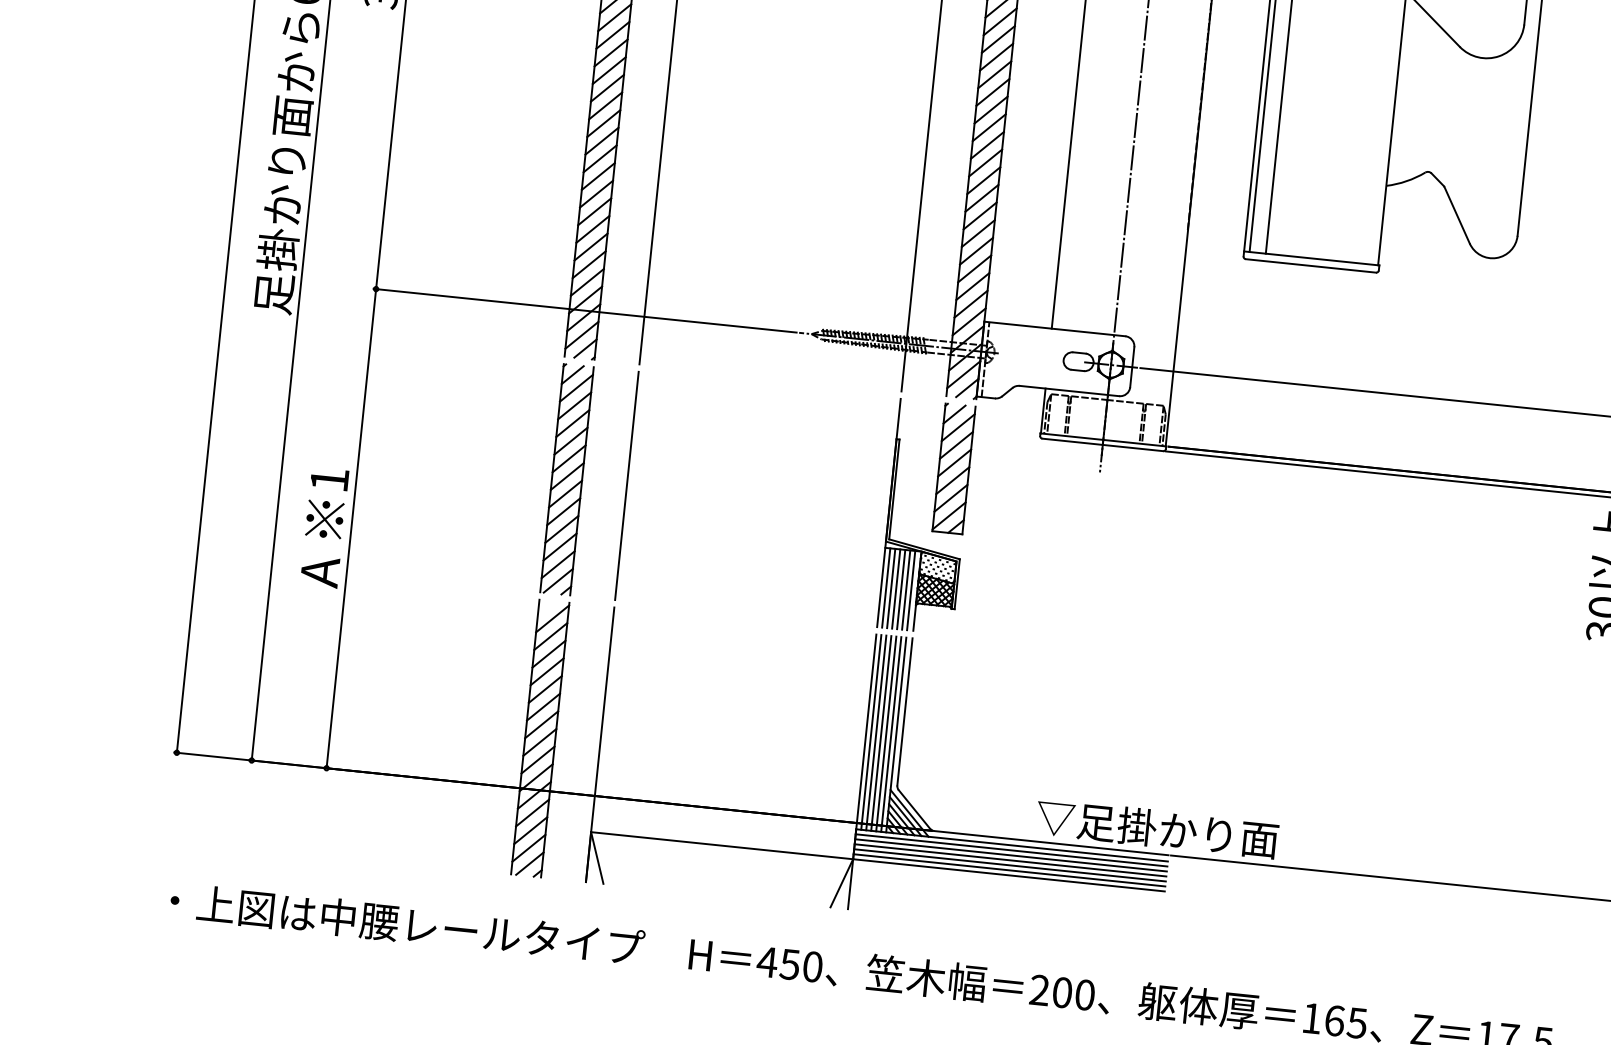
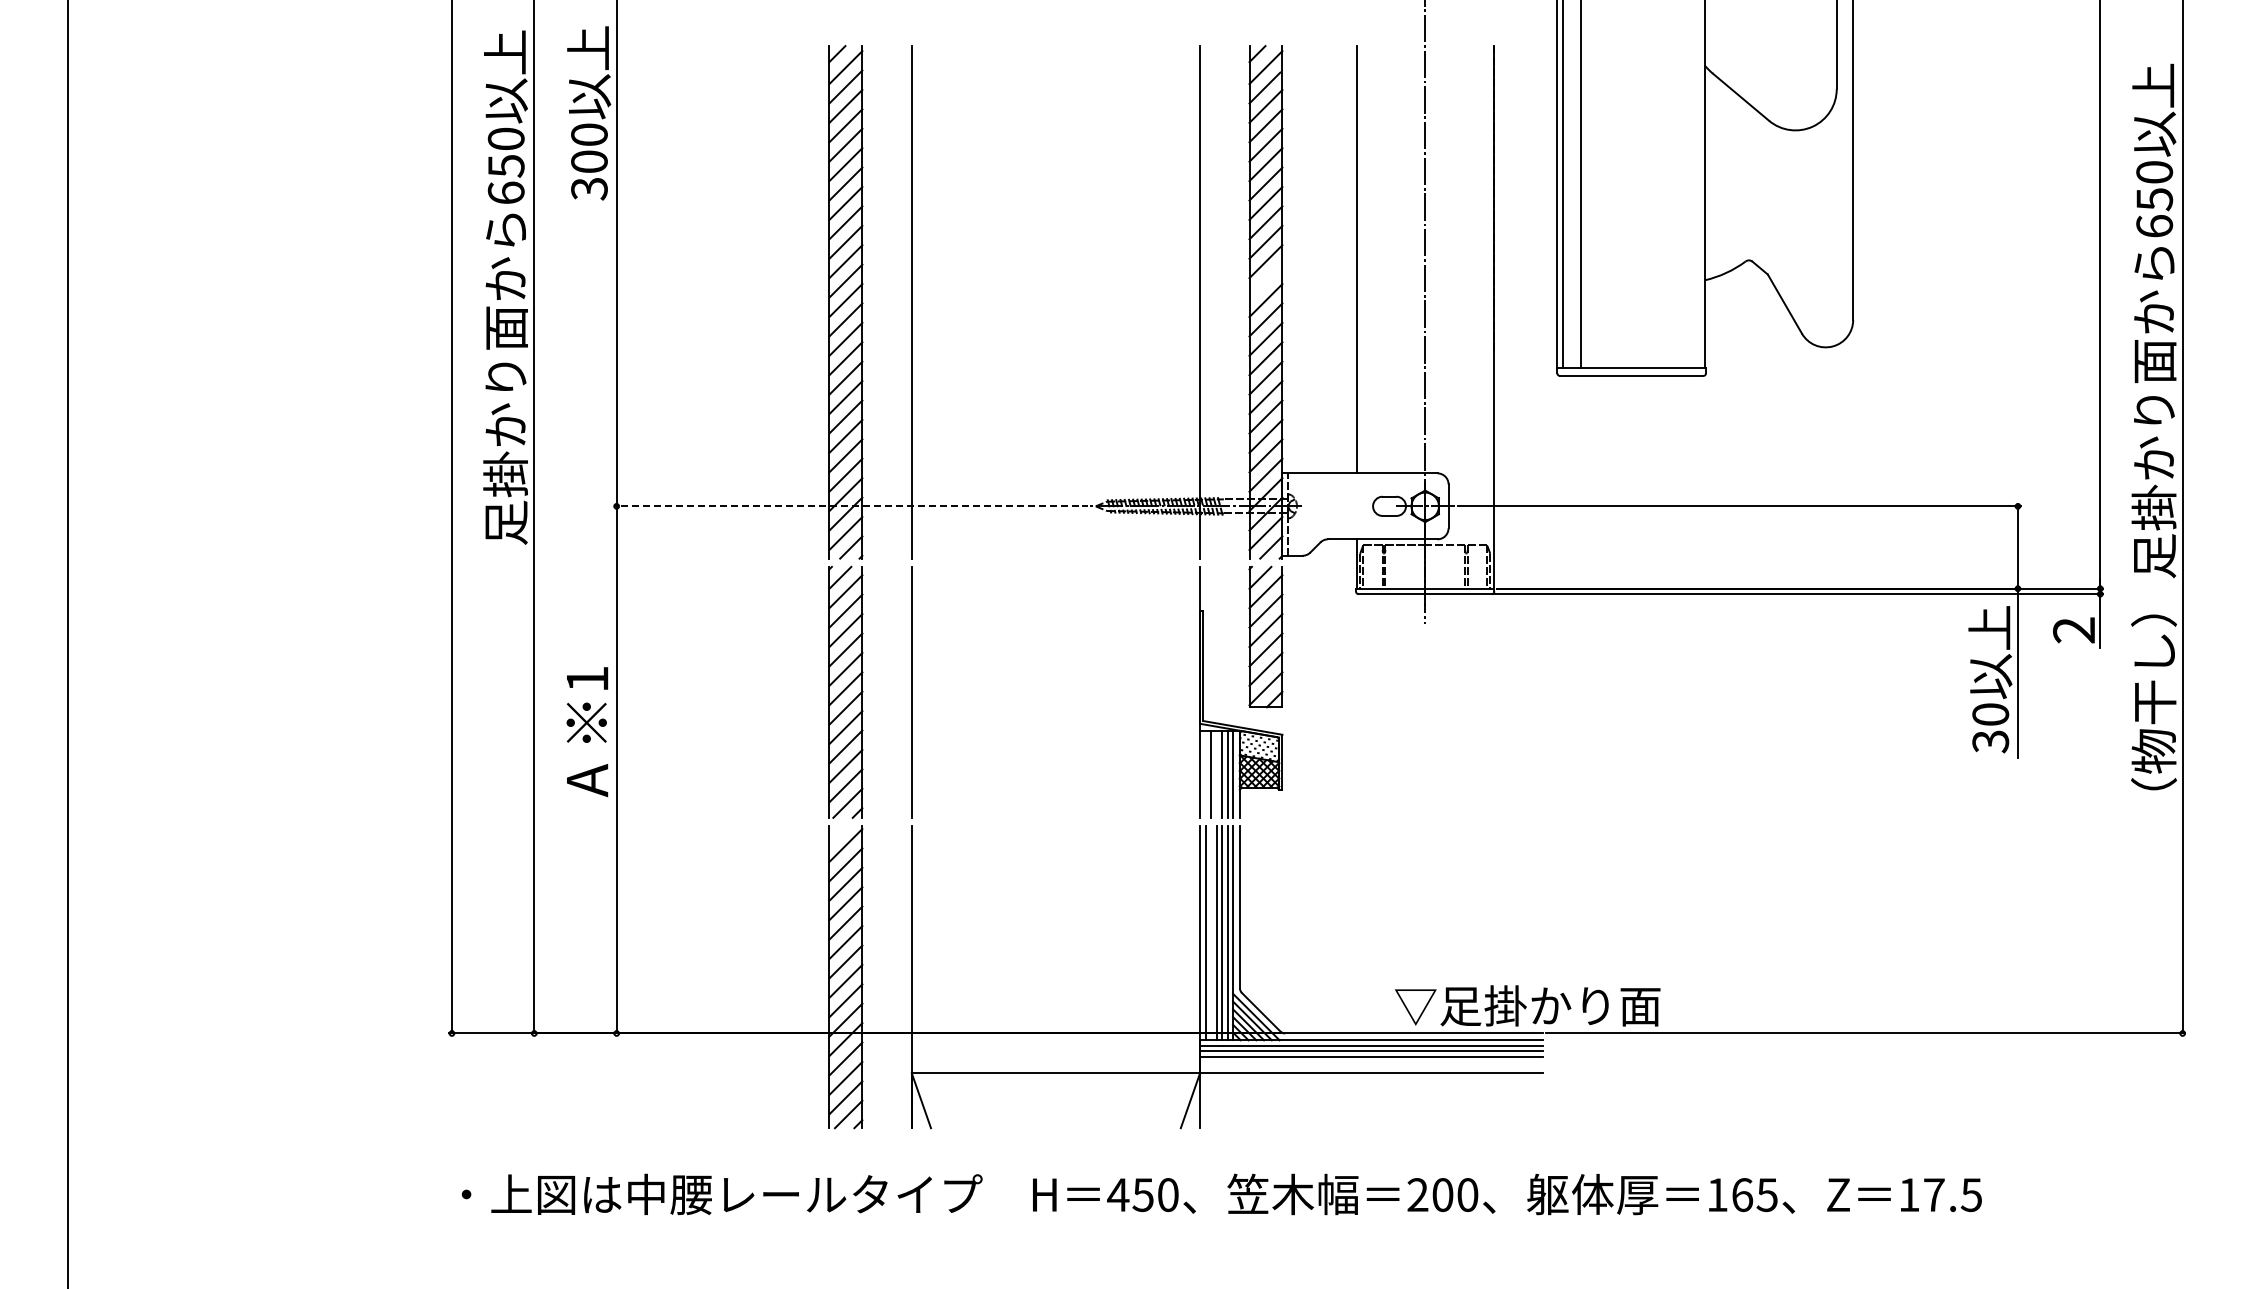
line: (987, 144) -> (1265, 280), removed
line: (585, 310) -> (846, 506), solid -> dashed
text: (324, 528) -> (587, 732), moved
line: (886, 587) -> (1205, 773), removed
line: (896, 588) -> (1216, 773), removed
line: (876, 733) -> (1211, 933), removed
line: (1009, 865) -> (1371, 1062), removed
line: (1009, 870) -> (1371, 1067), removed

